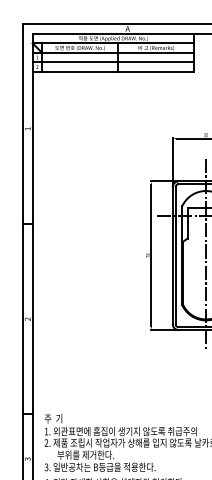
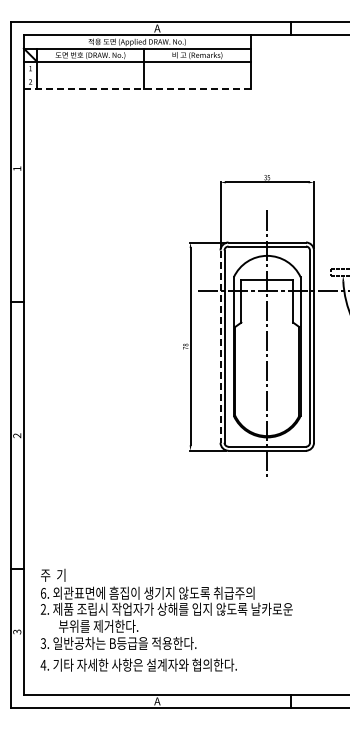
line: (112, 62) -> (136, 75), removed
line: (112, 71) -> (136, 88), solid -> dashed
line: (172, 256) -> (220, 347), solid -> dashed
text: (46, 431) -> (43, 593), 1. -> 6.

